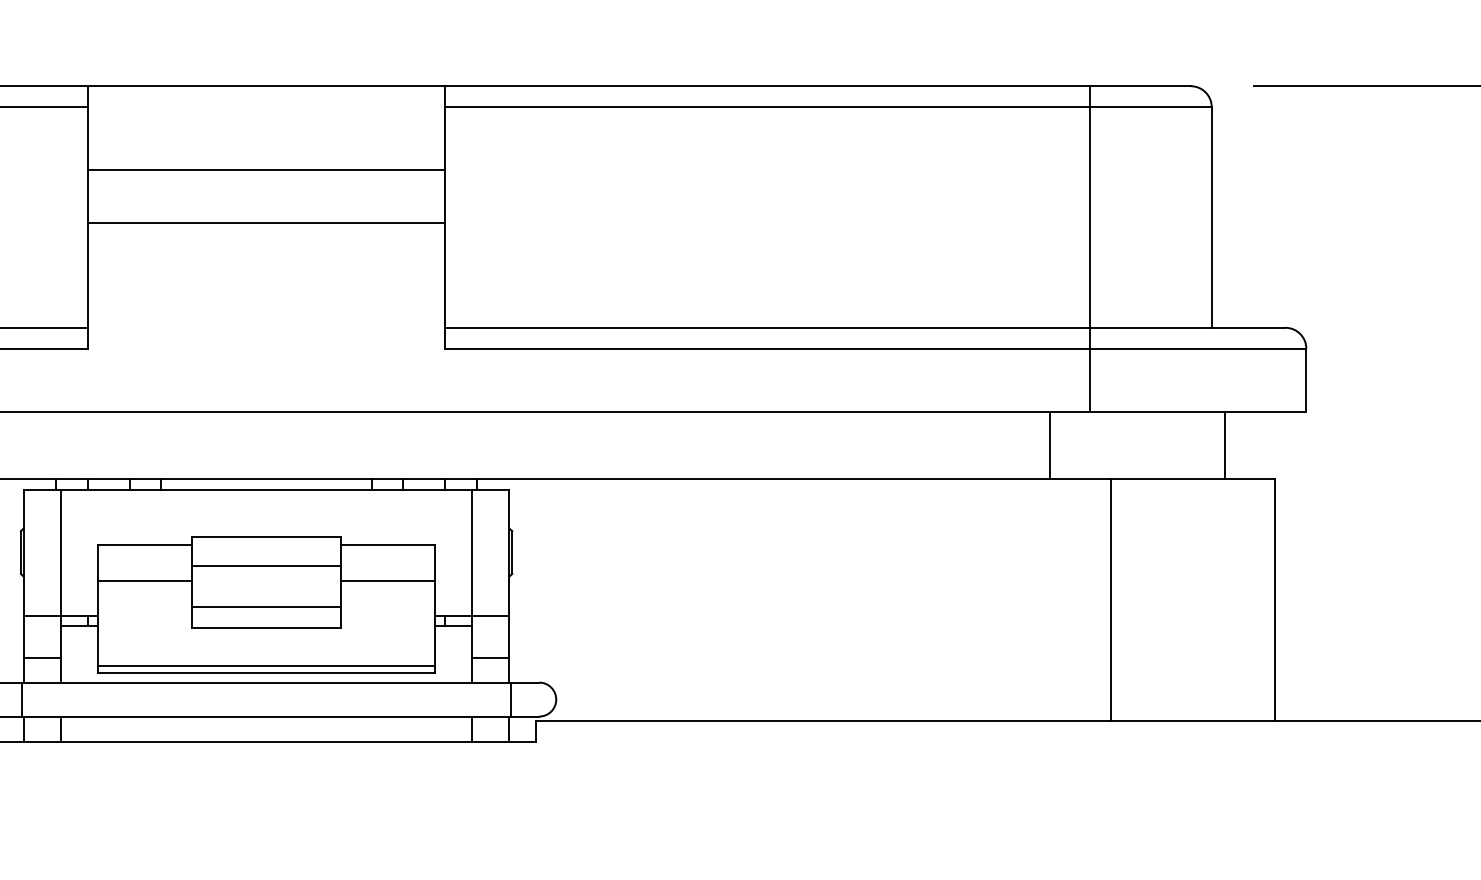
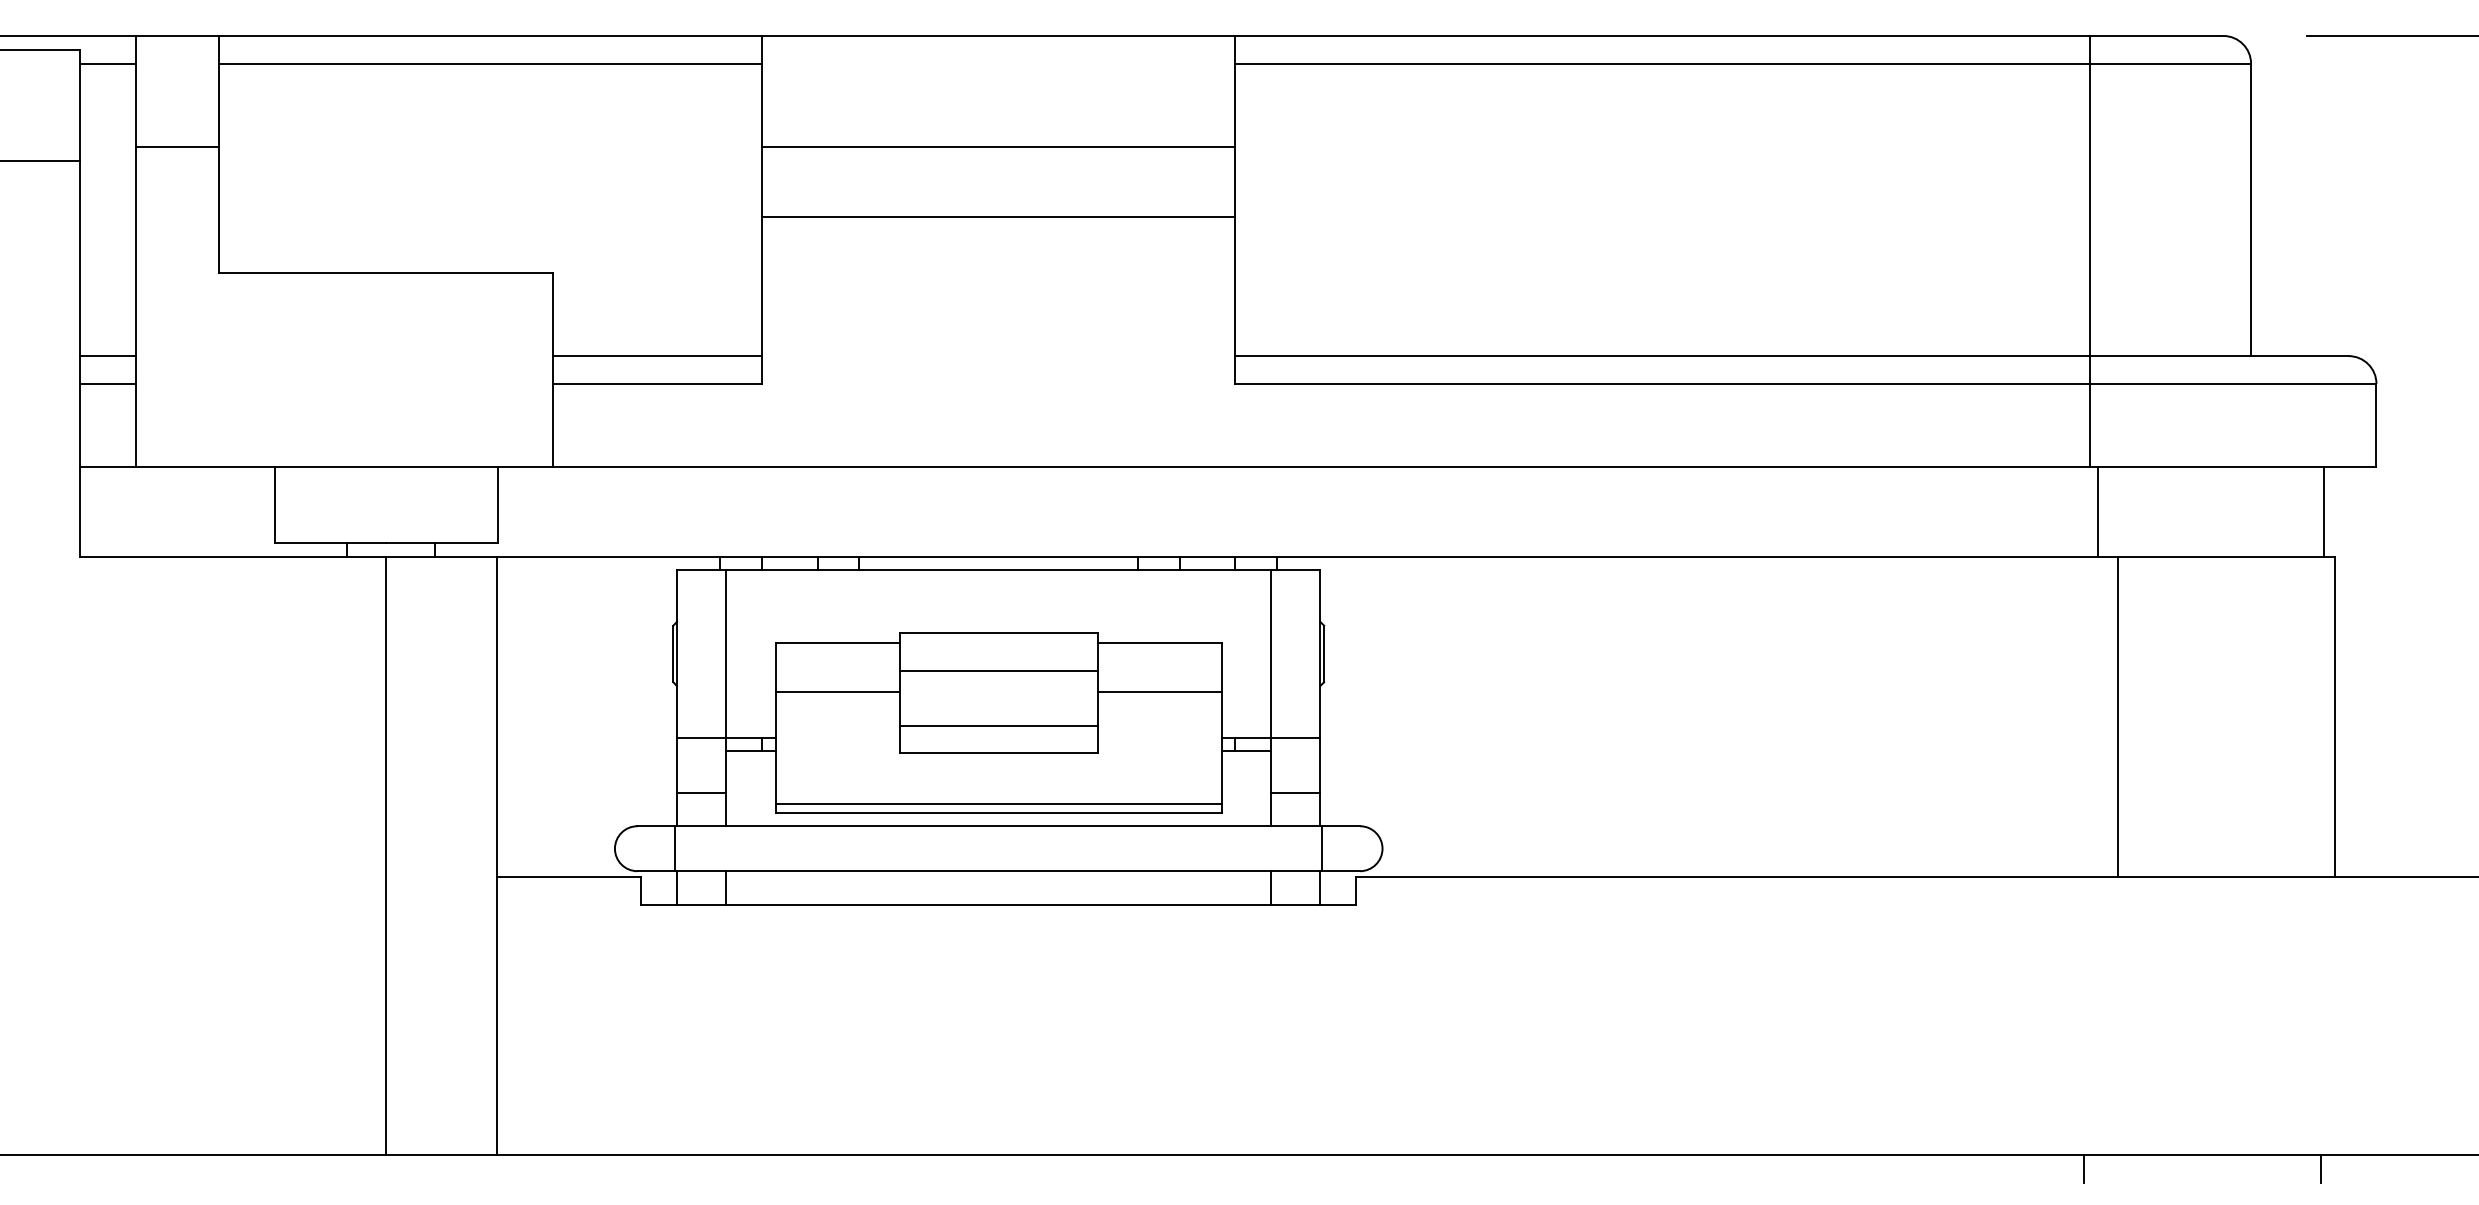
line: (1049, 445) -> (2098, 511), moved
line: (1224, 445) -> (2324, 511), moved

